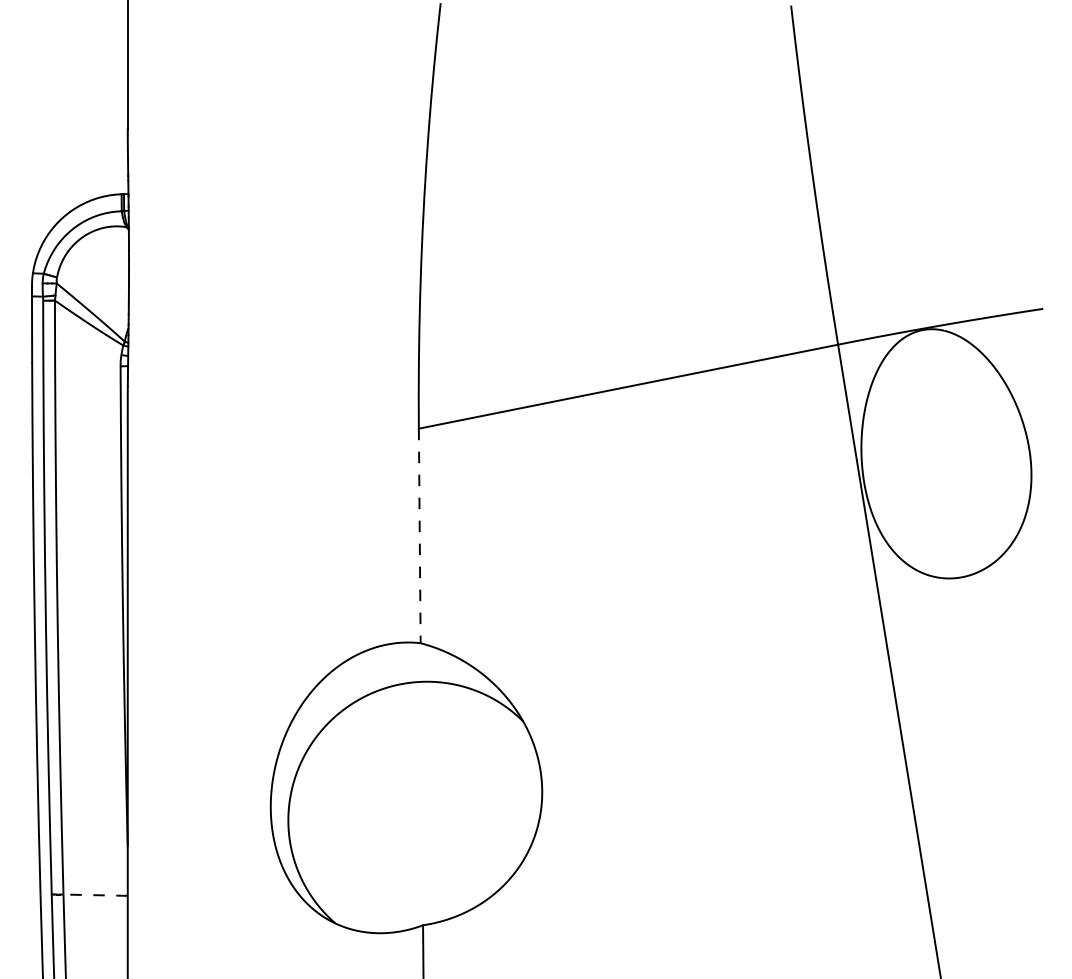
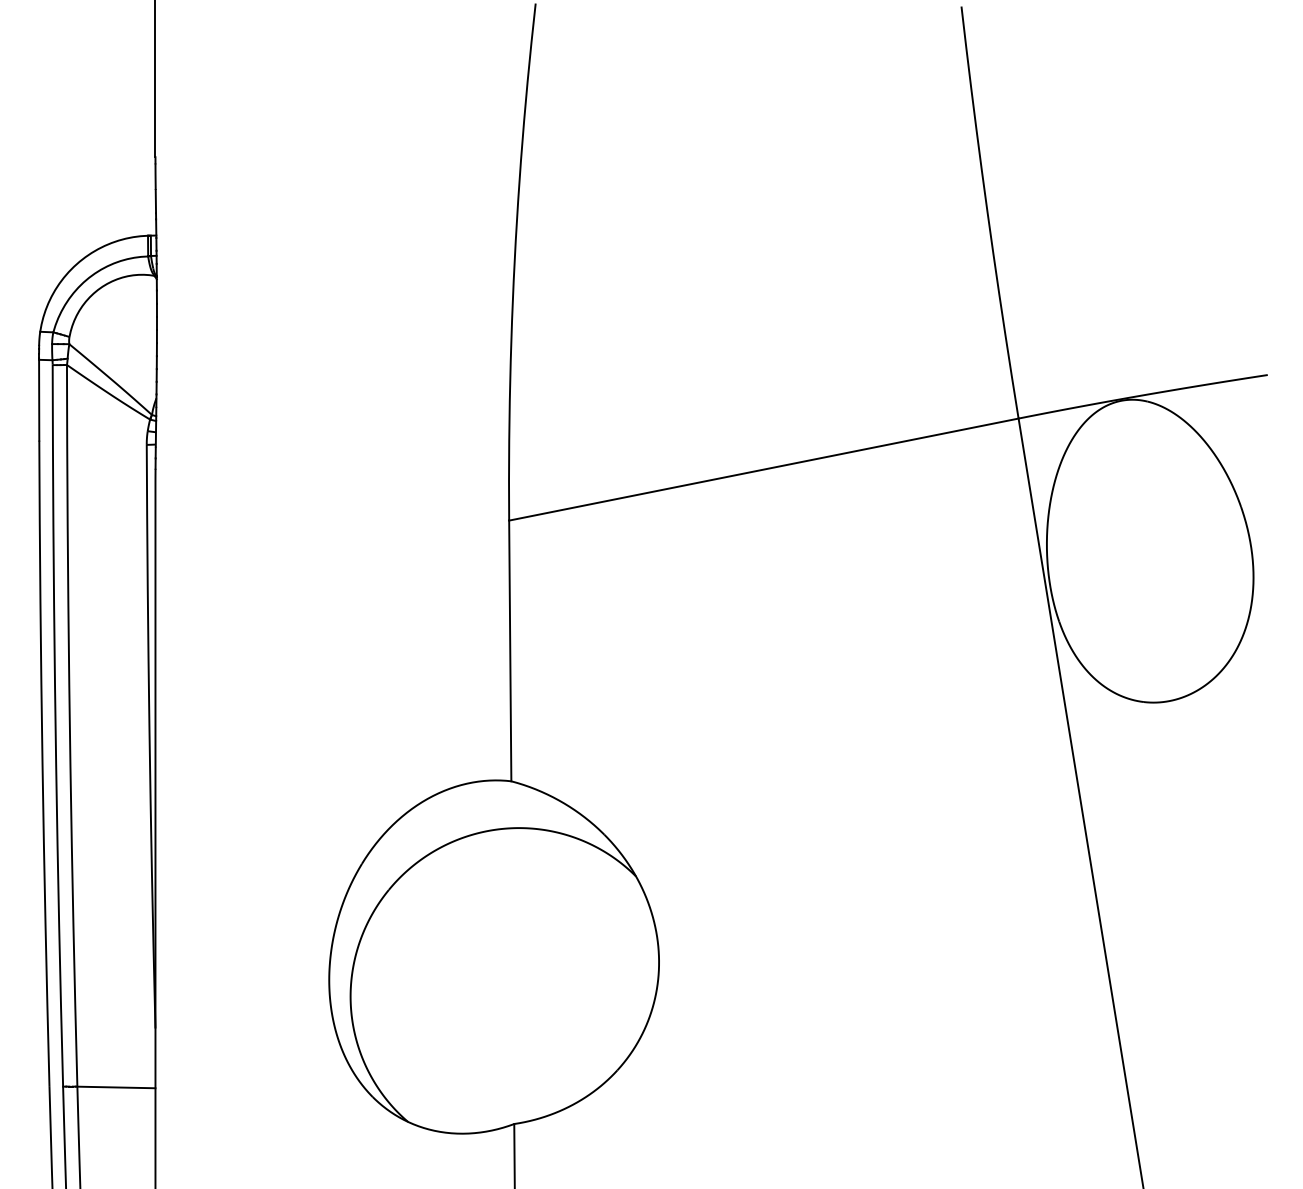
line: (419, 536) -> (510, 651), dashed -> solid
line: (94, 895) -> (115, 1087), dashed -> solid

